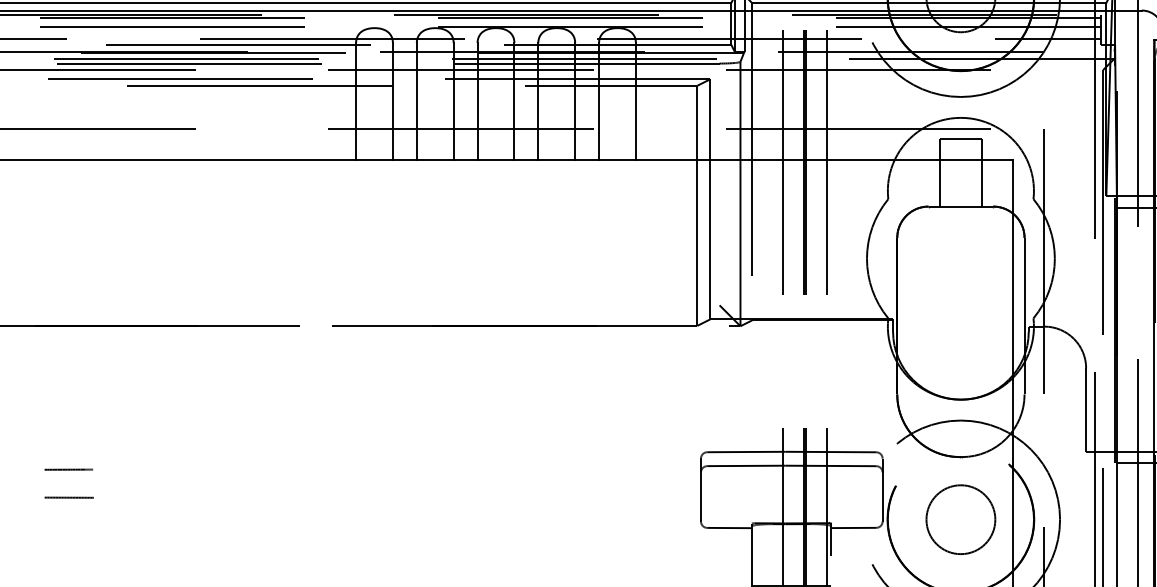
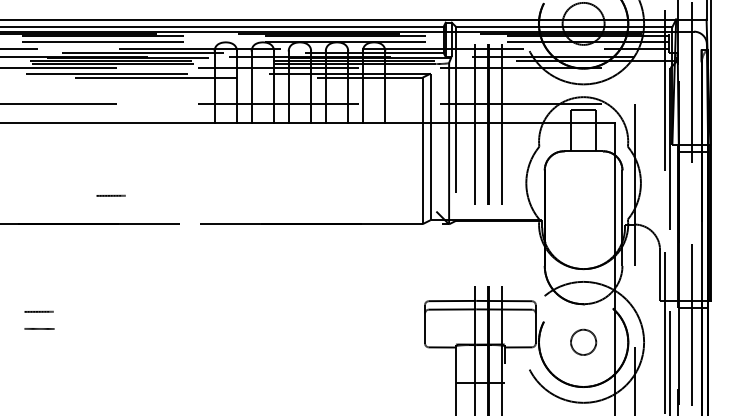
line: (185, 279) -> (110, 195), added
circle: (960, 519) -> (583, 342), size x0.6

